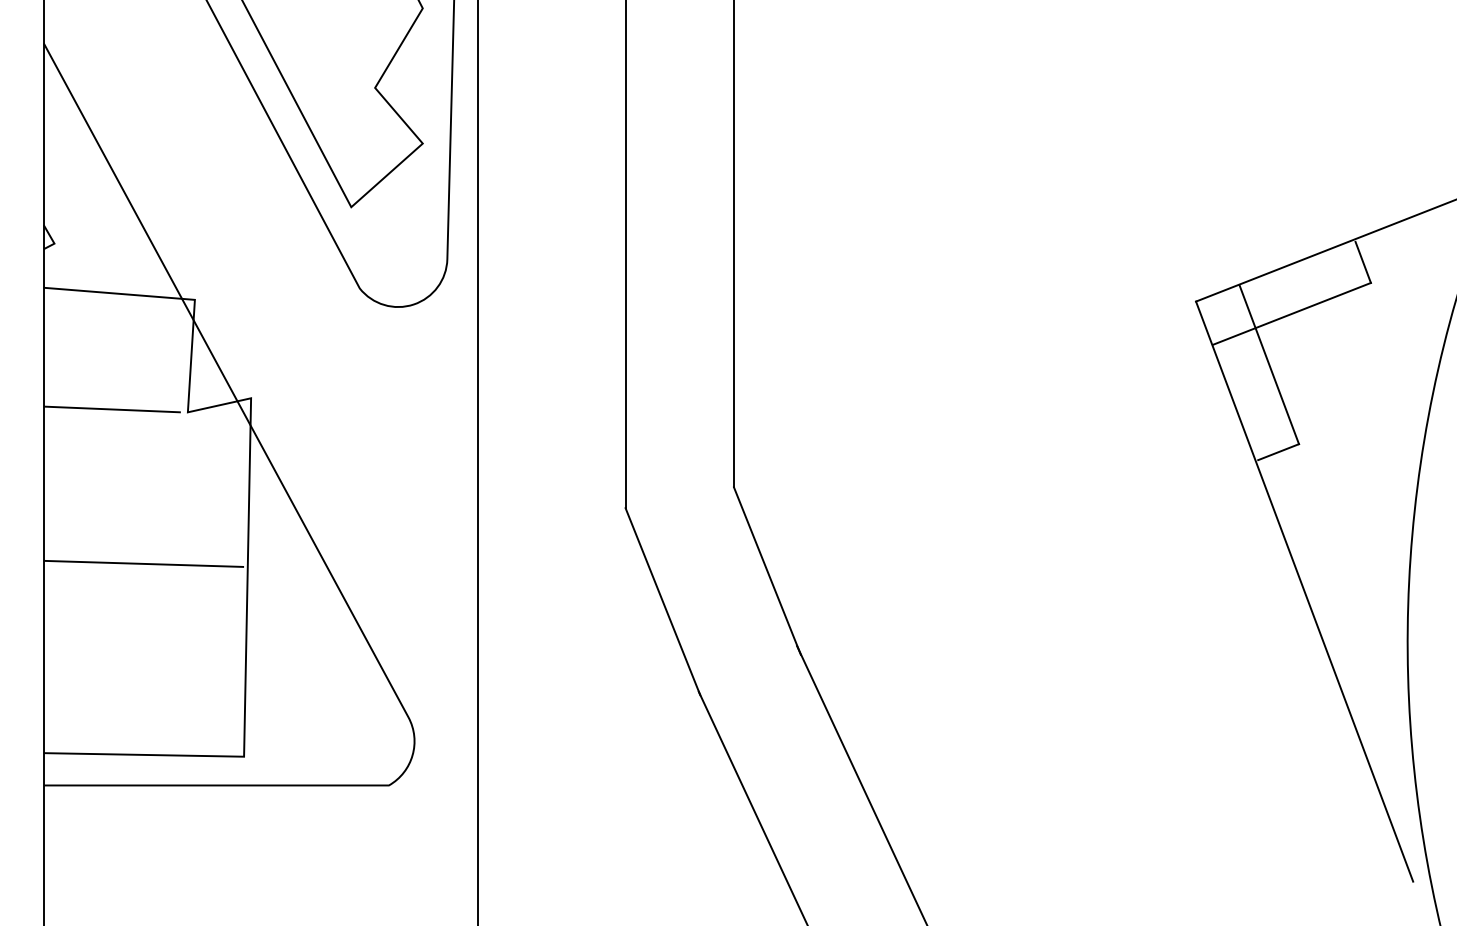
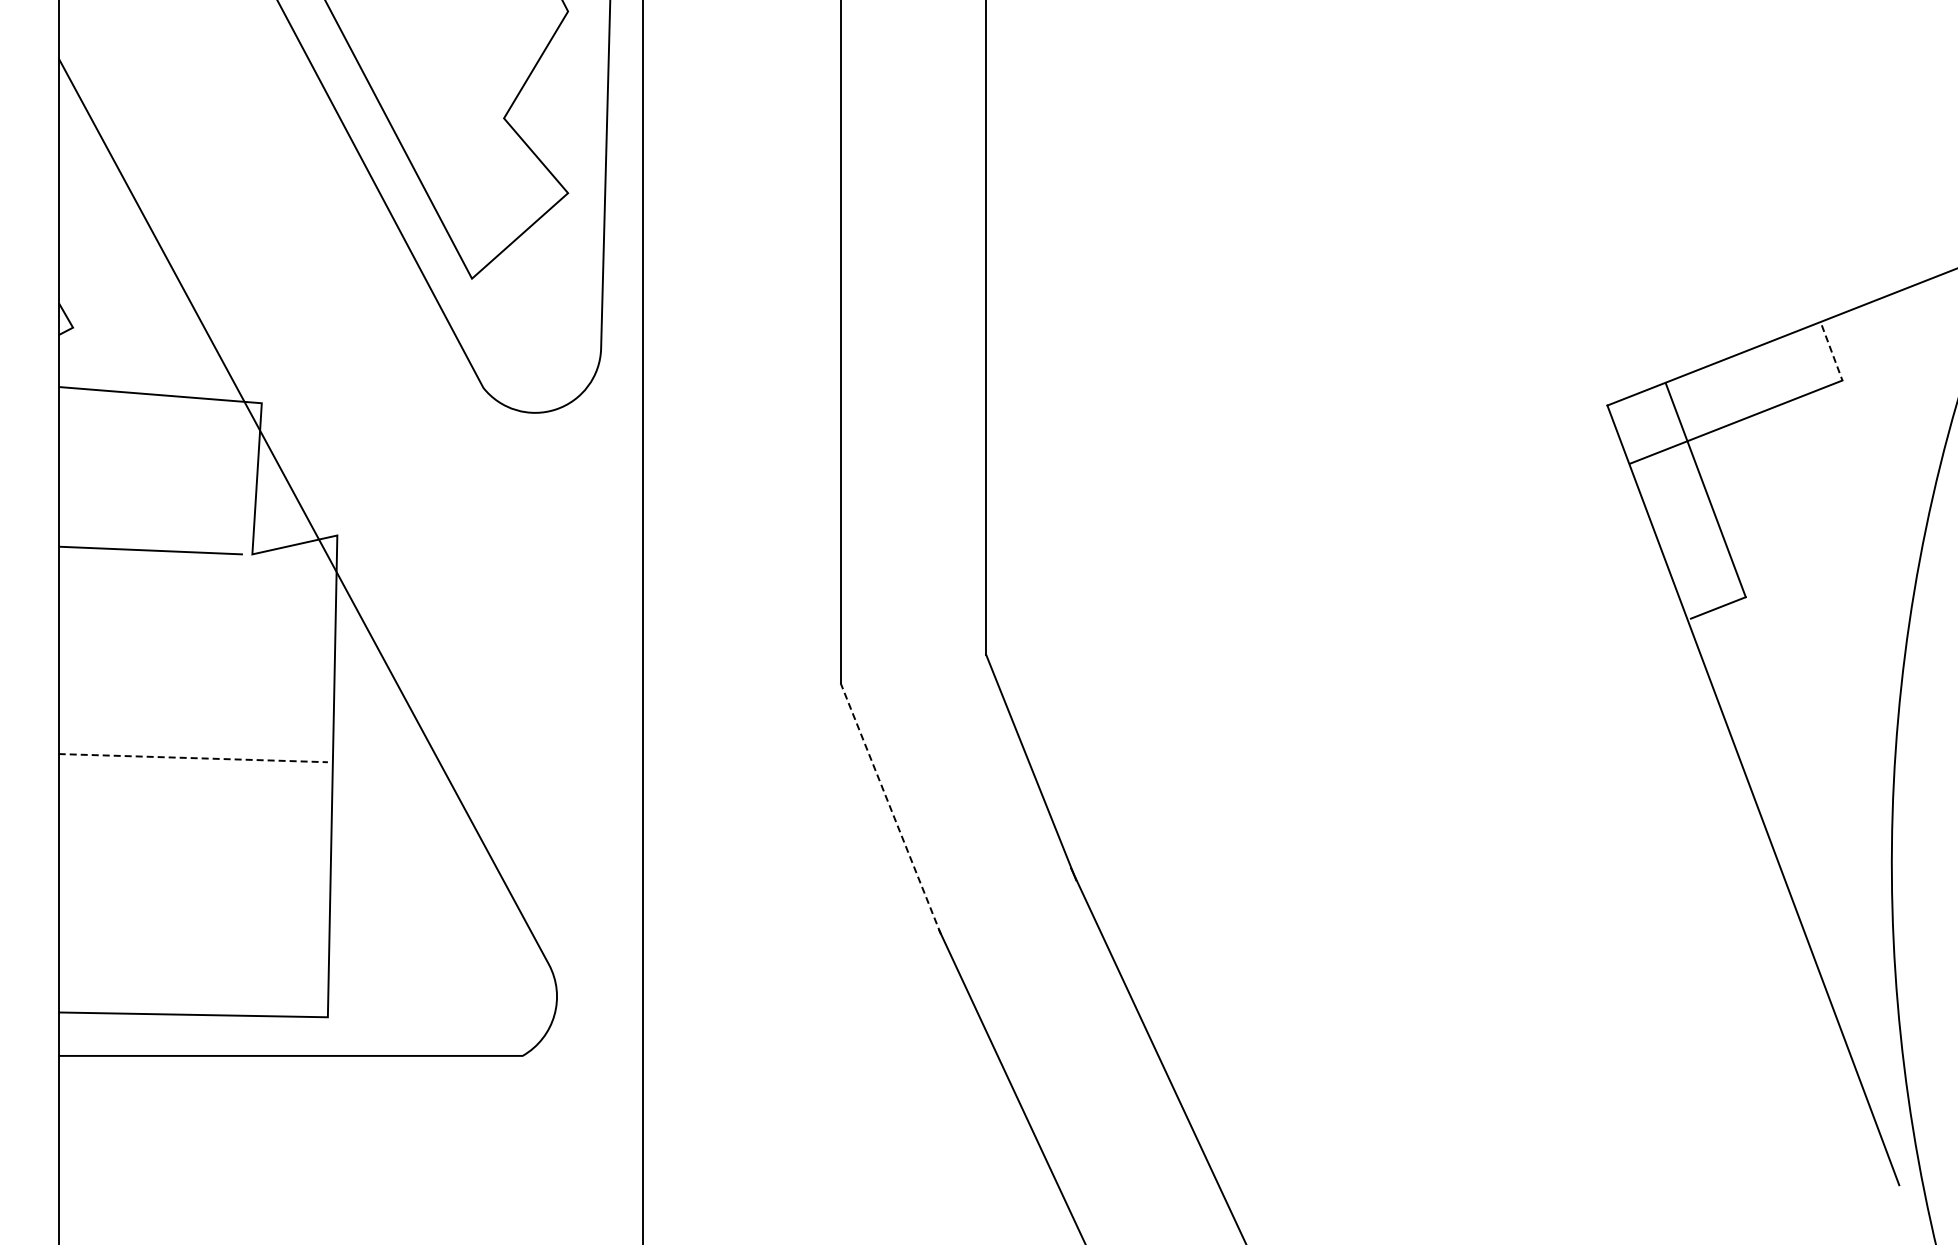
line: (1363, 262) -> (1832, 353), solid -> dashed
line: (144, 564) -> (193, 758), solid -> dashed
line: (662, 601) -> (890, 808), solid -> dashed

